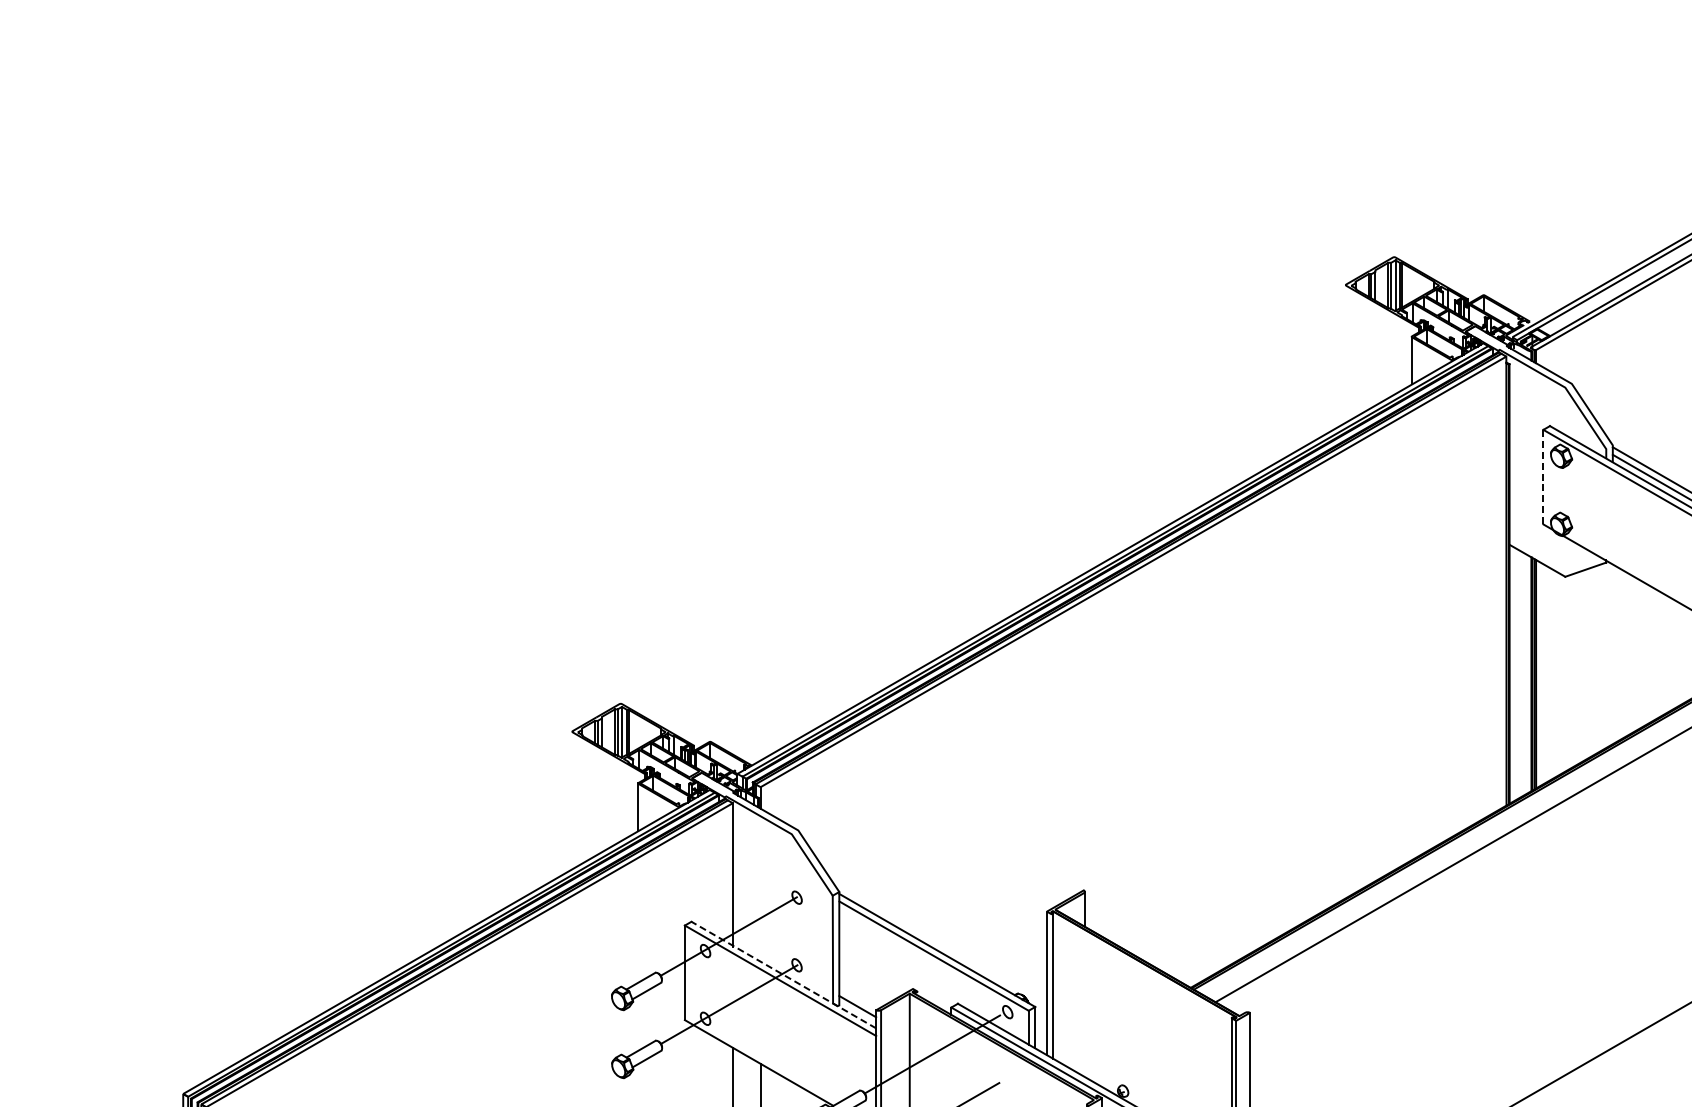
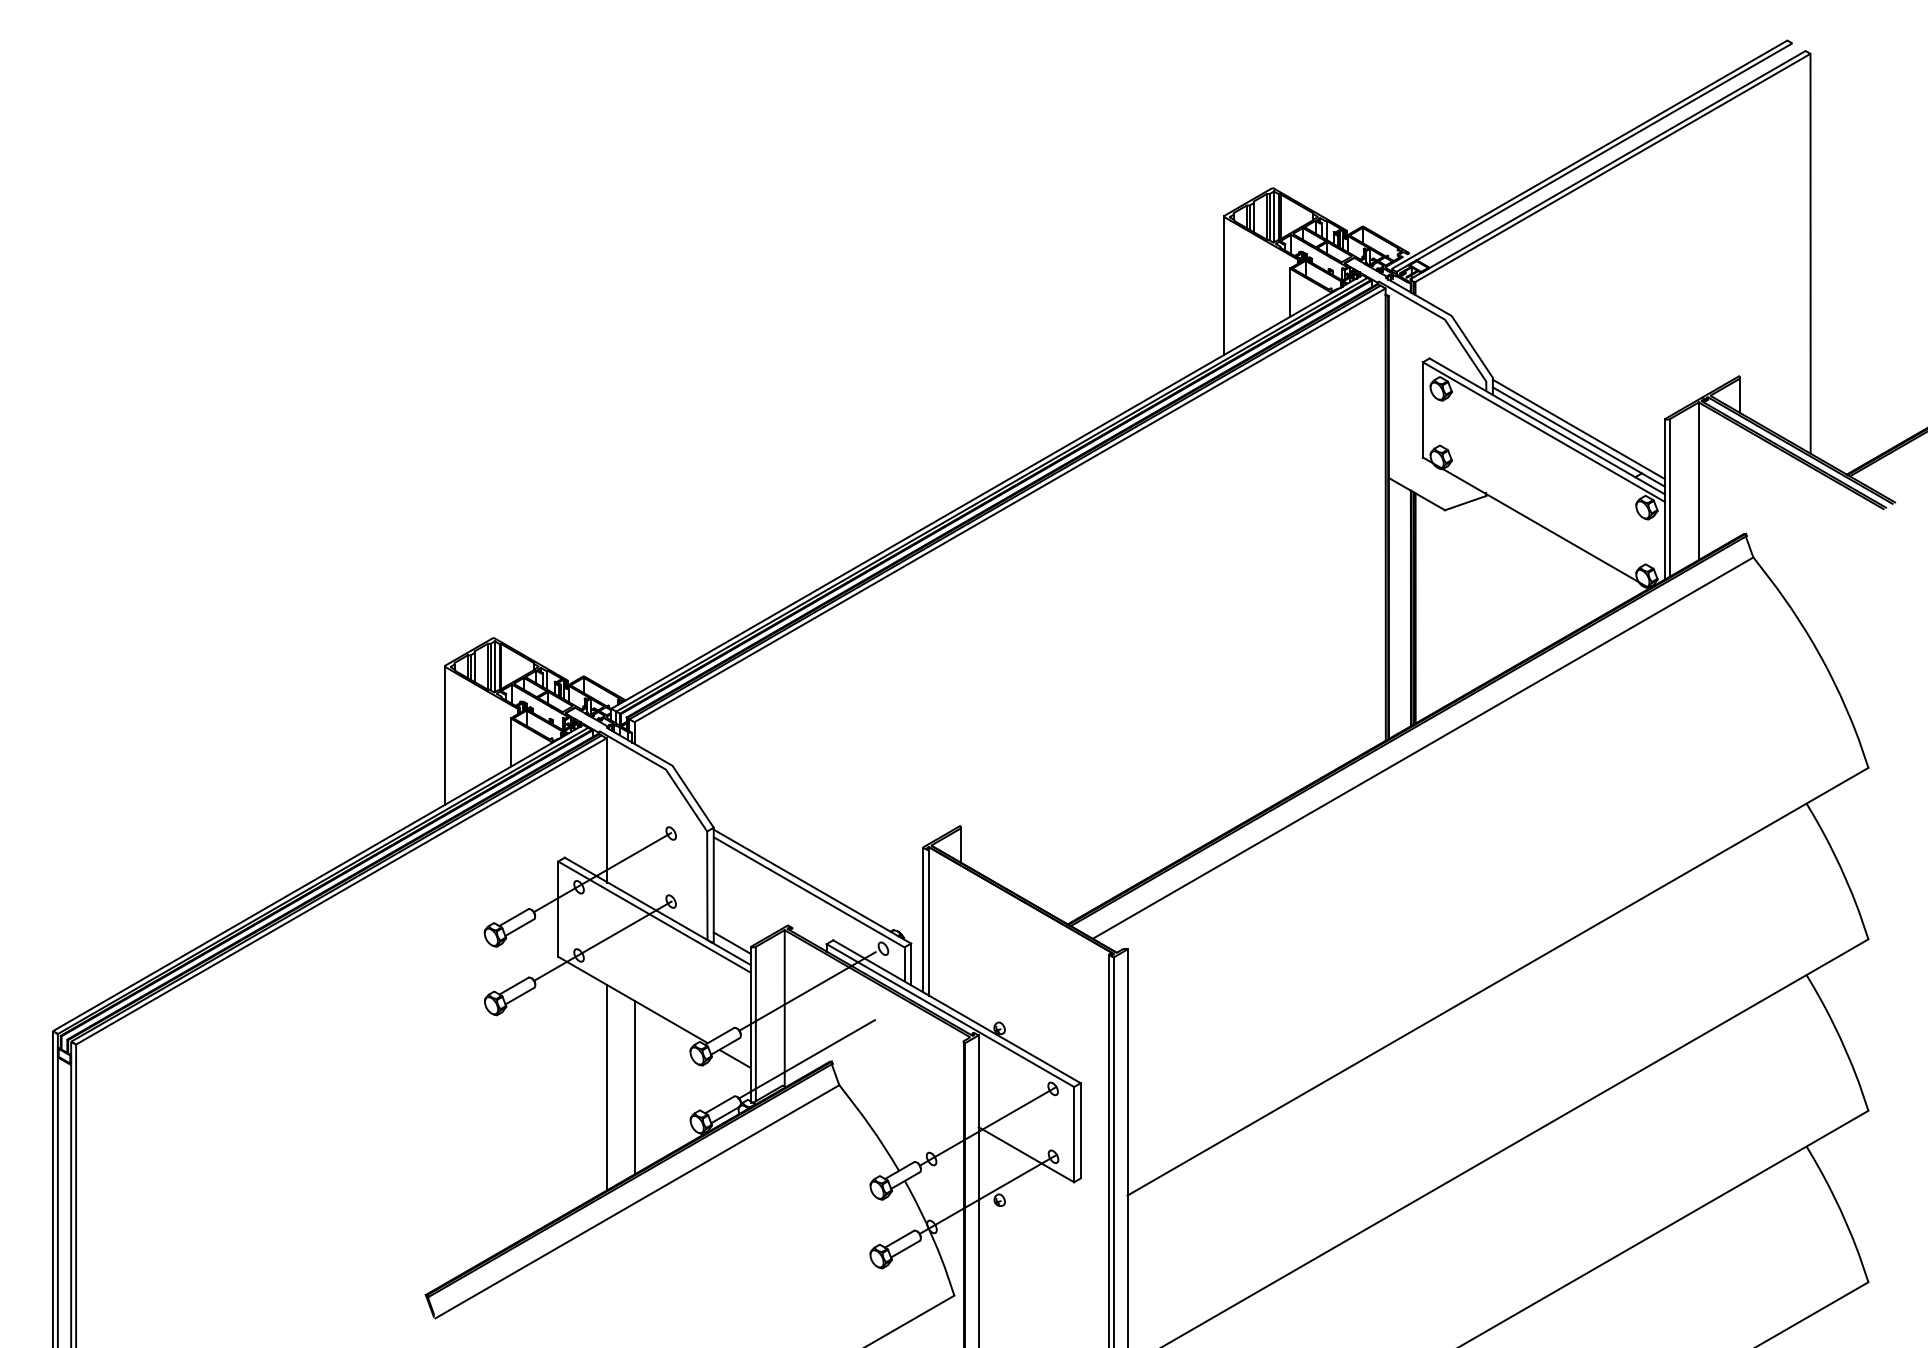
line: (1346, 353) -> (1224, 285), added
line: (1543, 476) -> (1423, 409), dashed -> solid
line: (571, 800) -> (444, 735), added
line: (783, 975) -> (657, 911), dashed -> solid

